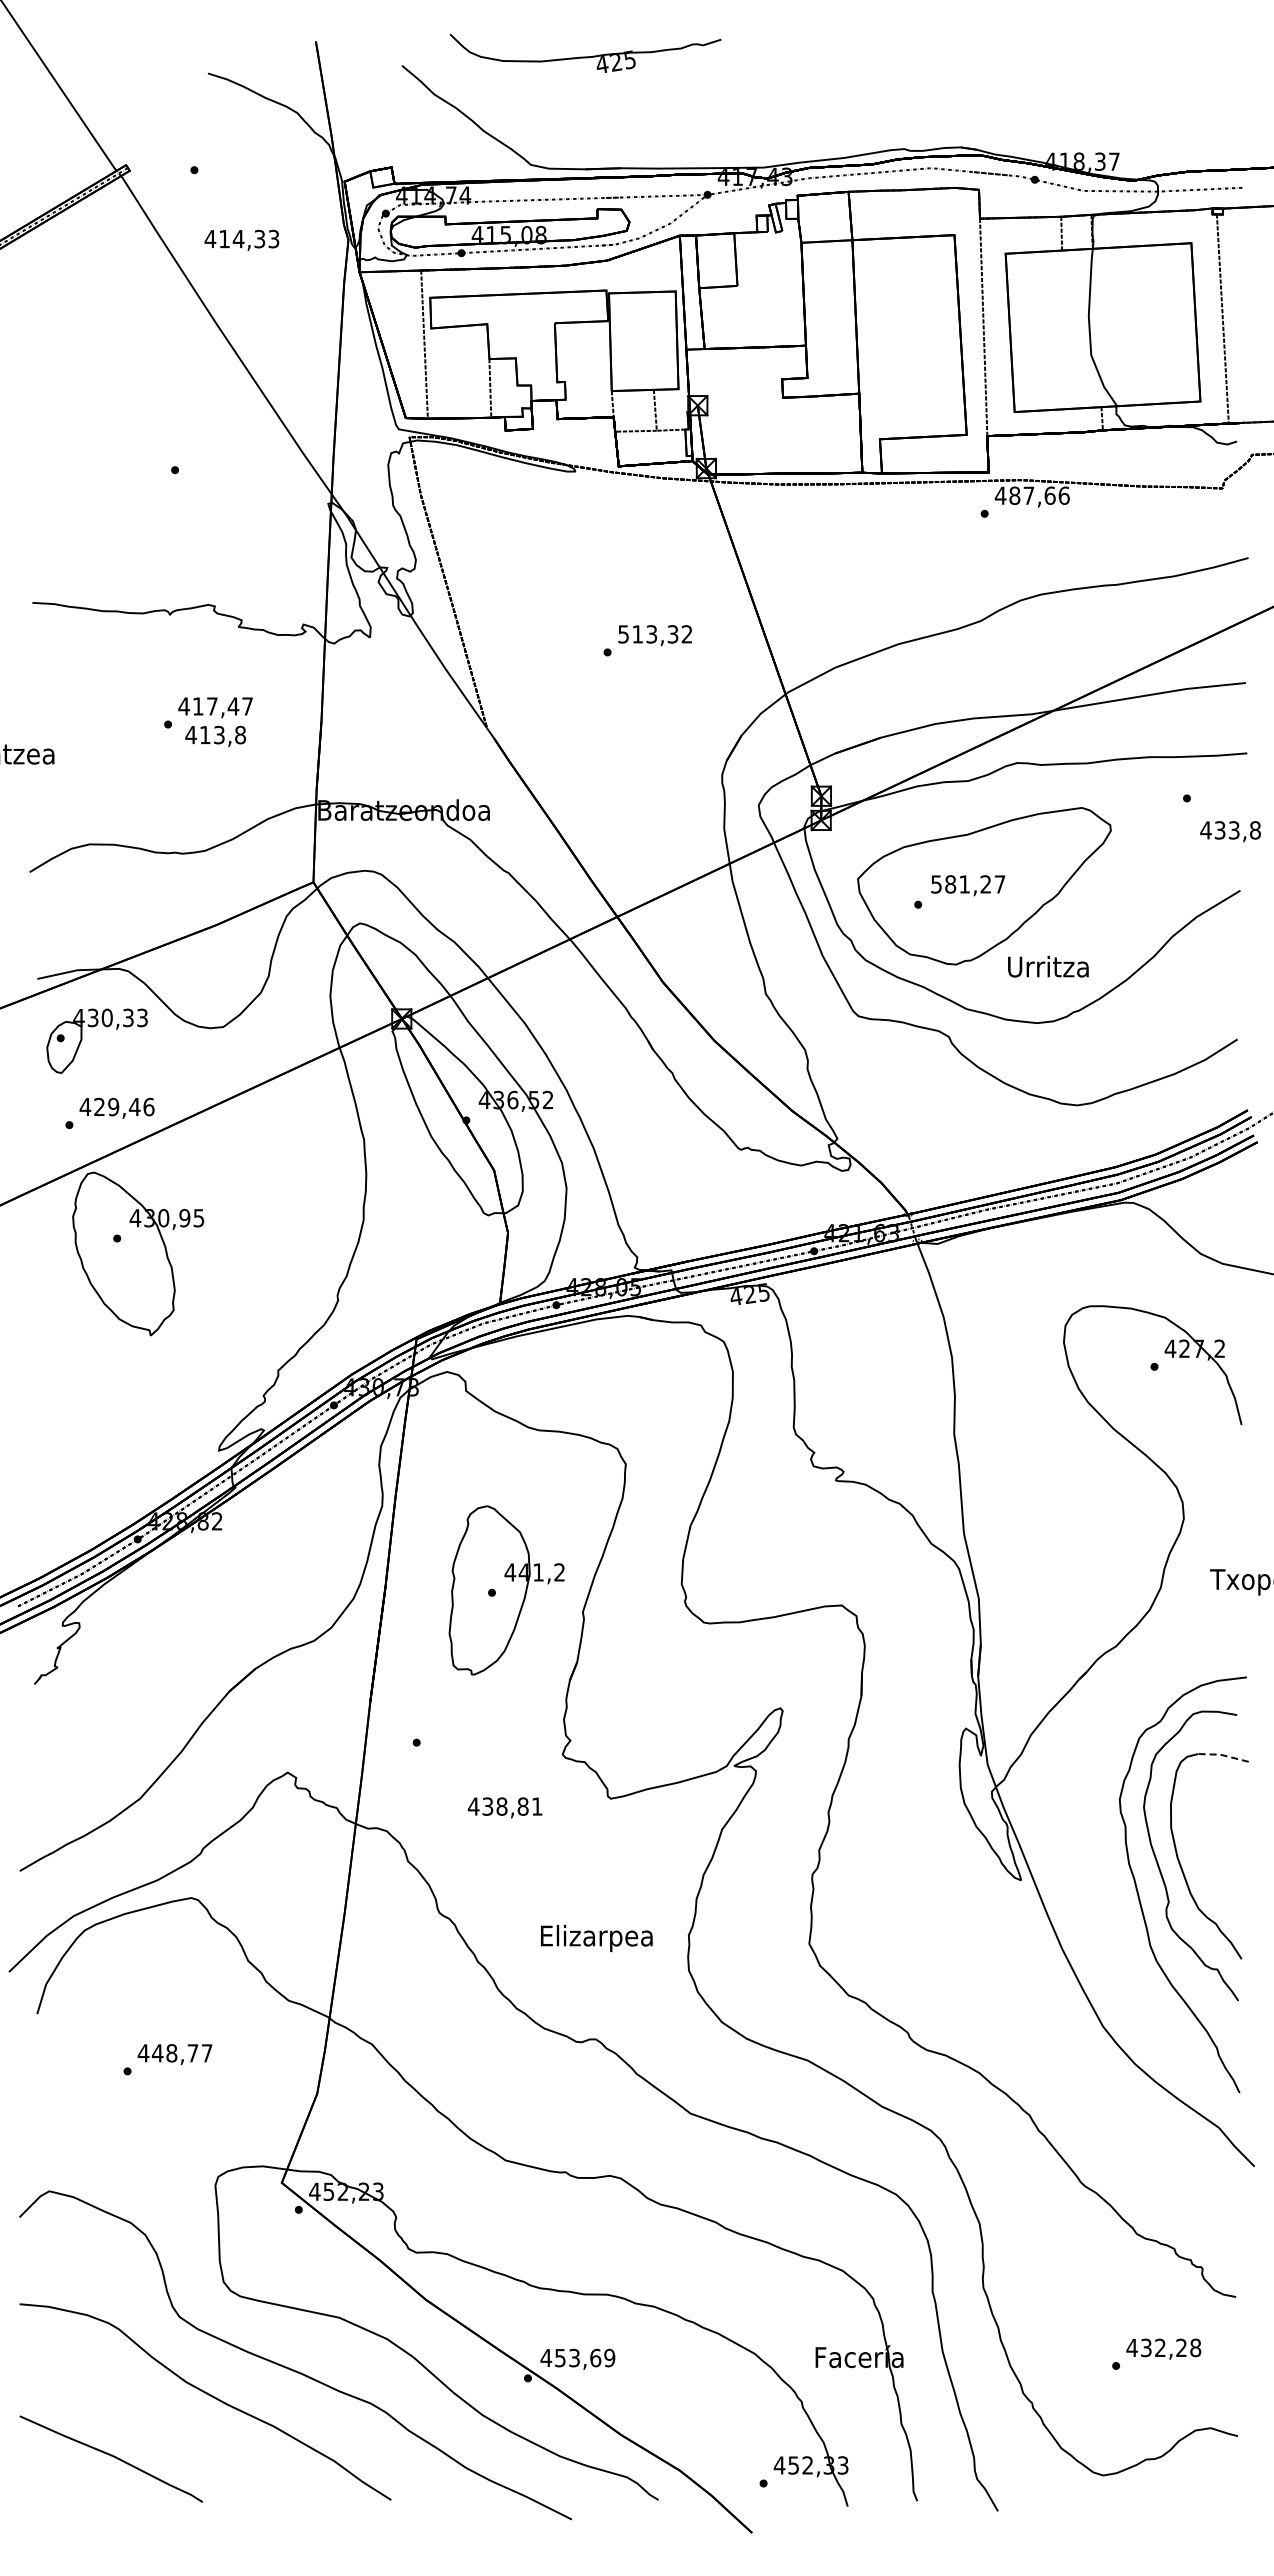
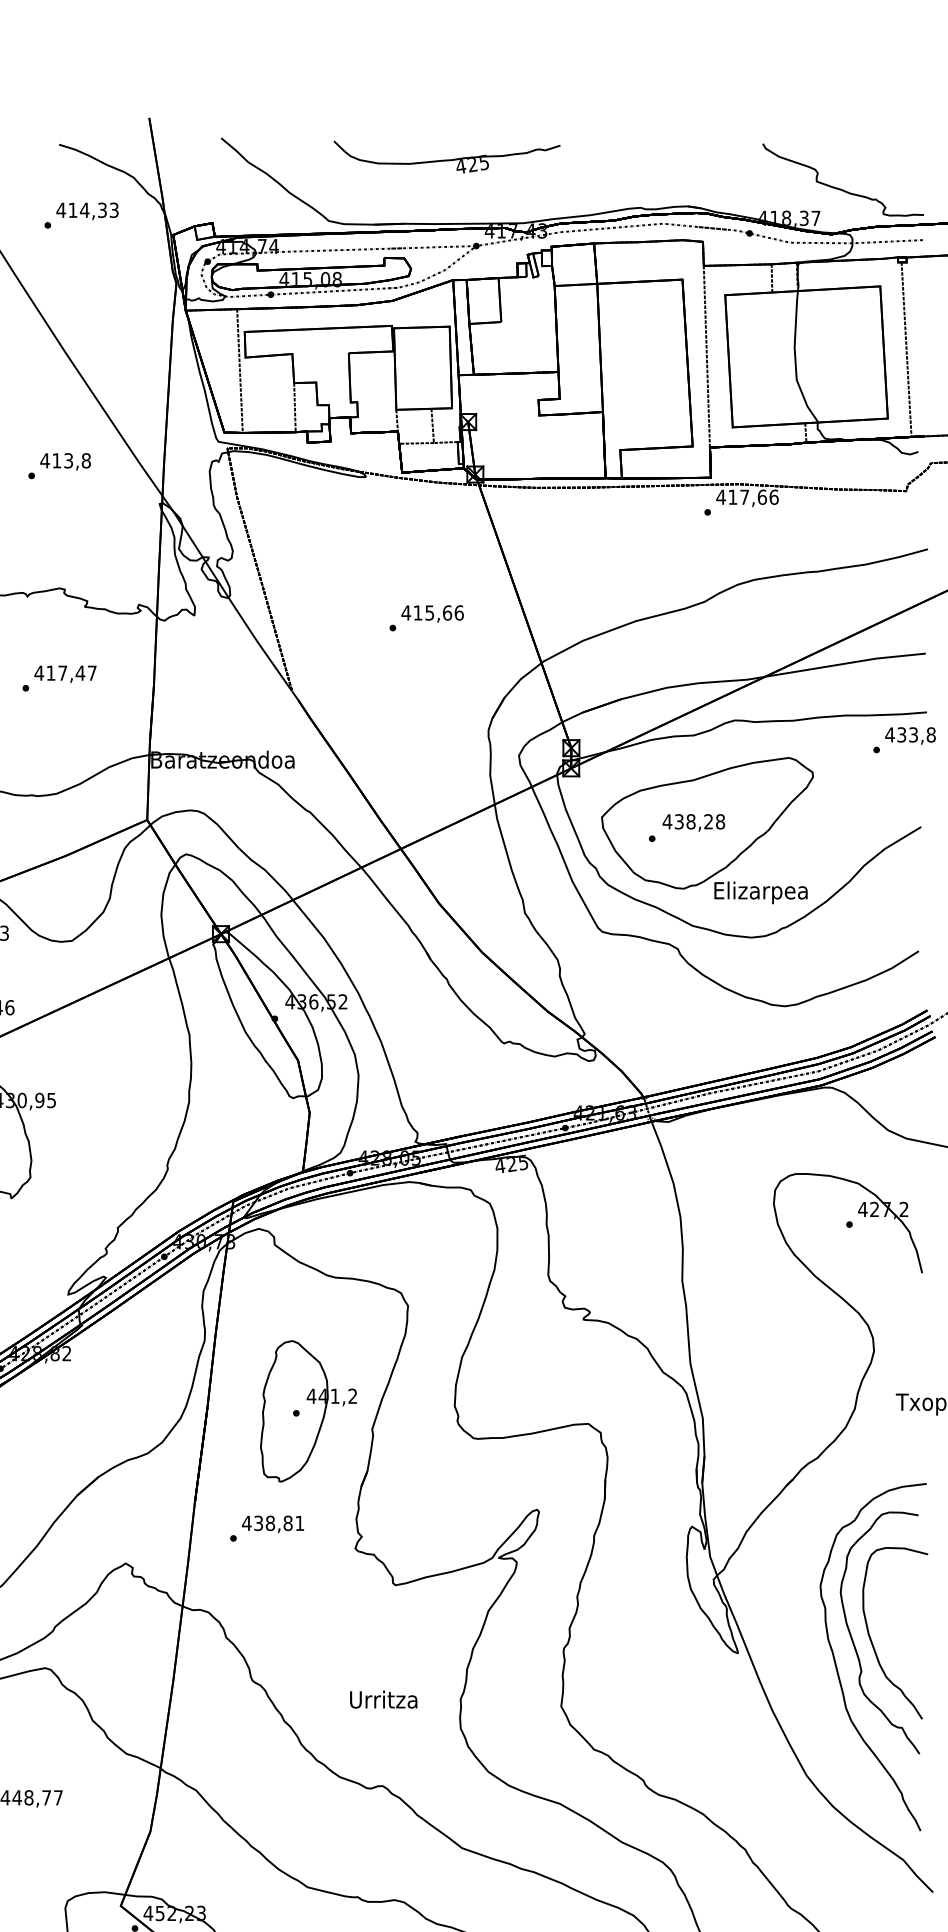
part: (585, 52) -> (447, 156), moved
curve: (1145, 126) -> (841, 188), added
text: (241, 239) -> (87, 210), moved
text: (1014, 495) -> (732, 497), 487,66 -> 417,66
text: (654, 634) -> (432, 613), 513,32 -> 415,66
text: (215, 735) -> (65, 461), moved
text: (1230, 831) -> (910, 735), moved
text: (967, 884) -> (693, 821), 581,27 -> 438,28
text: (1048, 969) -> (760, 892), Urritza -> Elizarpea
line: (1222, 1755) -> (906, 1549), dashed -> solid
text: (505, 1807) -> (273, 1524), moved
text: (596, 1938) -> (383, 1701), Elizarpea -> Urritza

